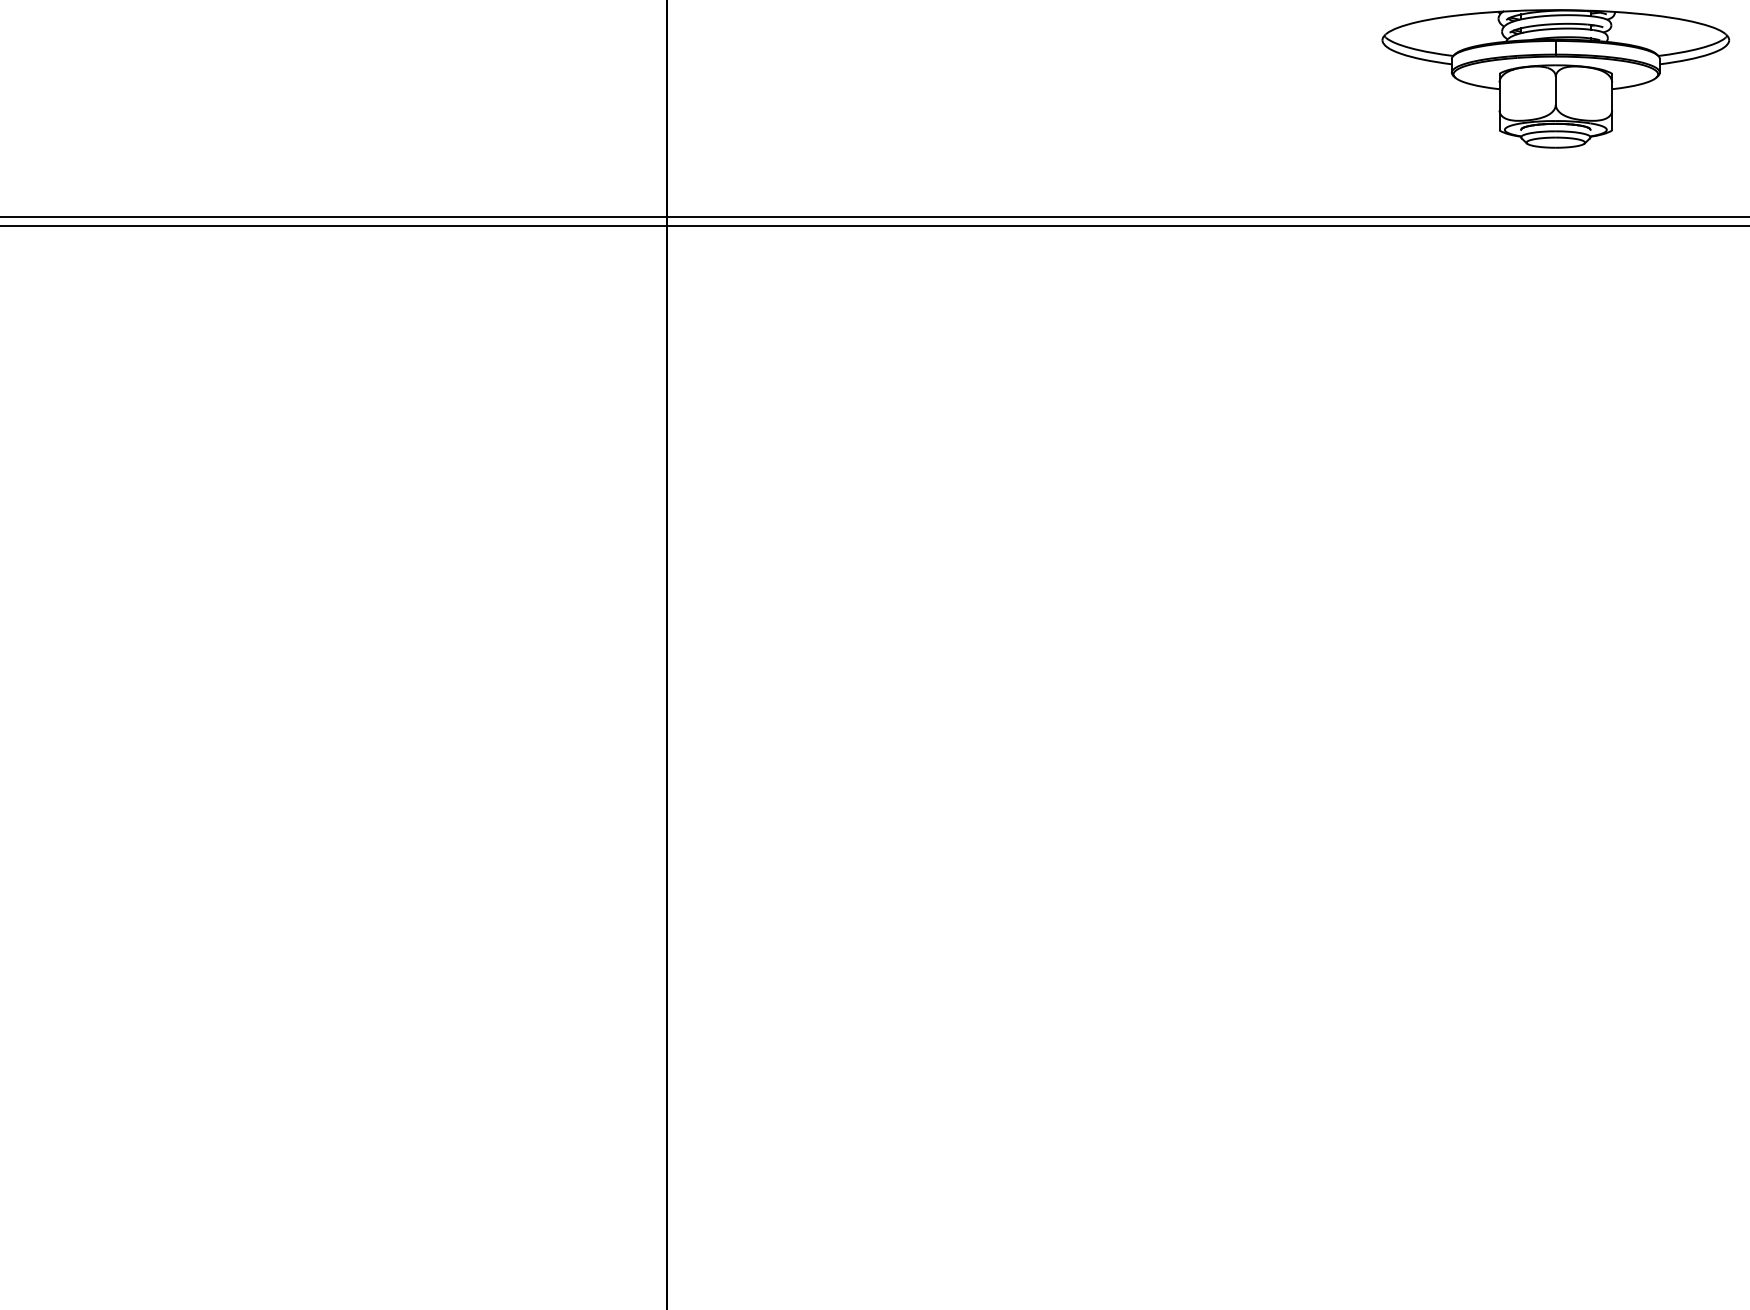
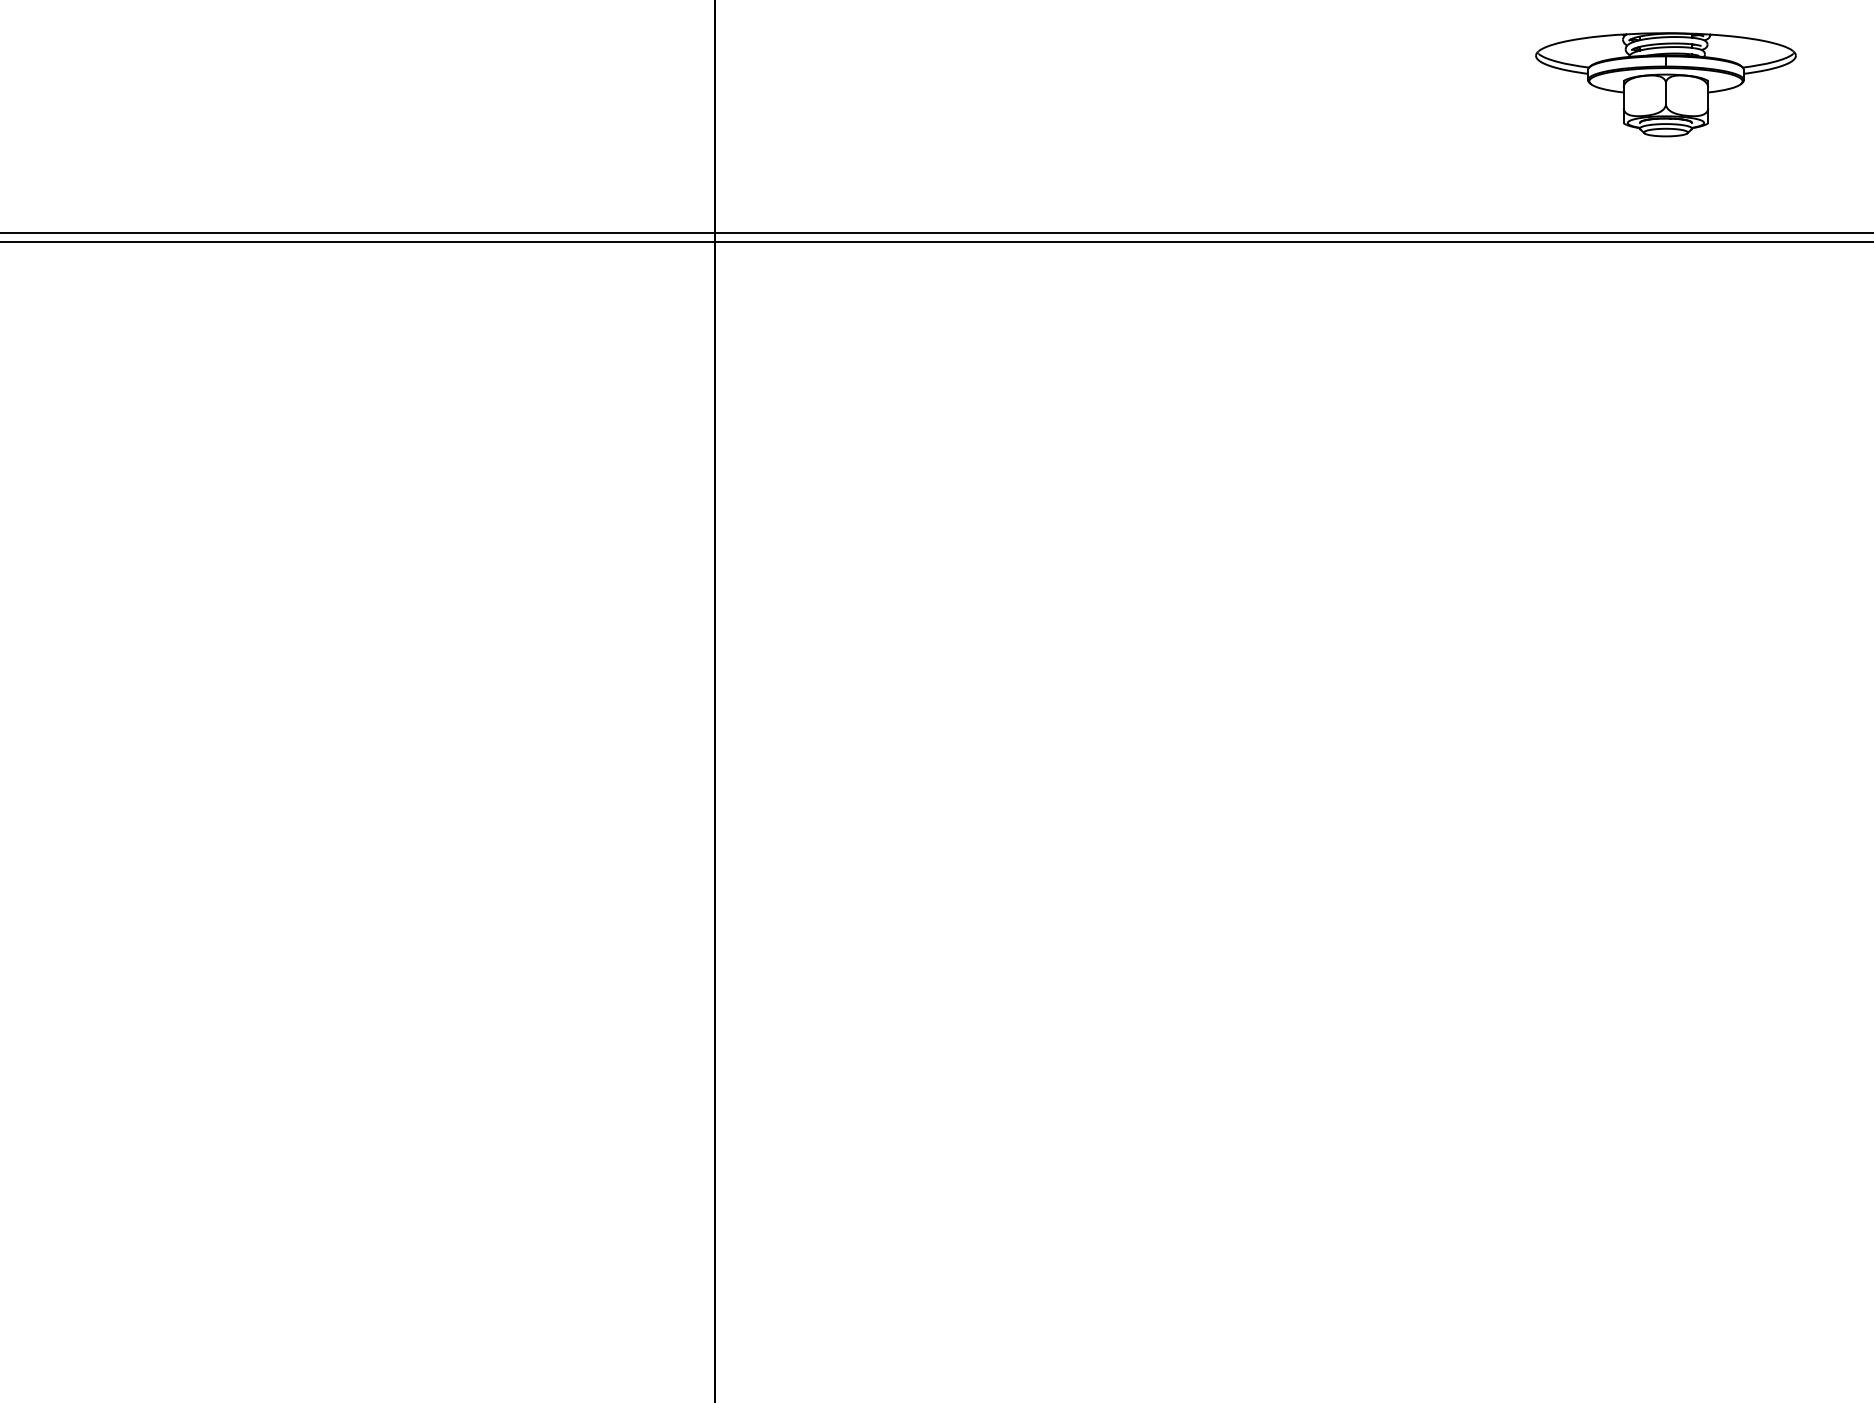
part: (1555, 78) -> (1665, 84), size x0.7

